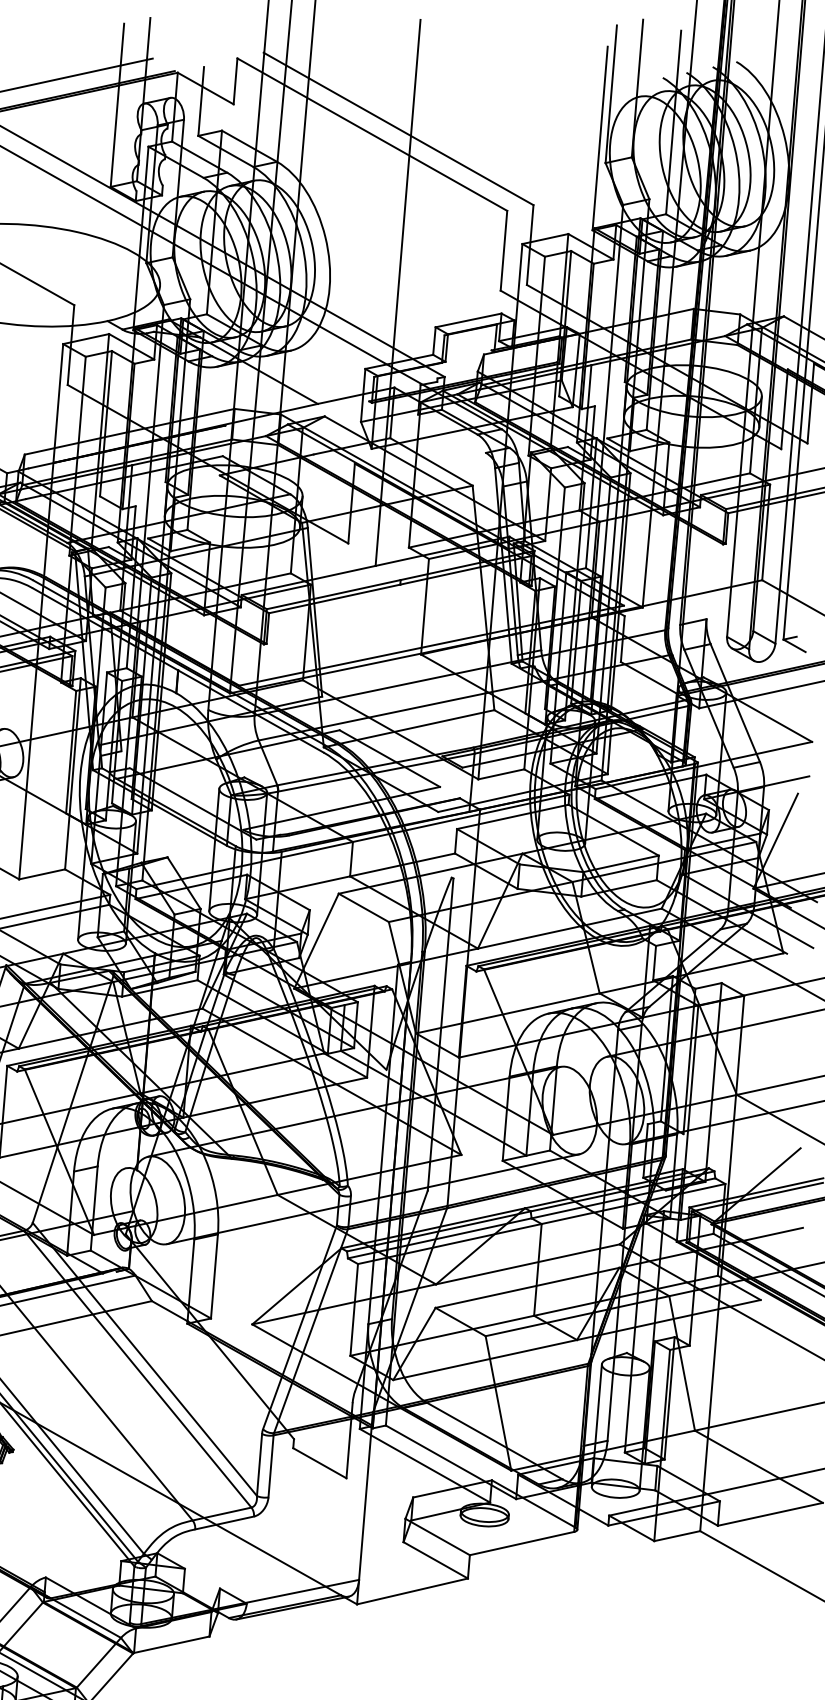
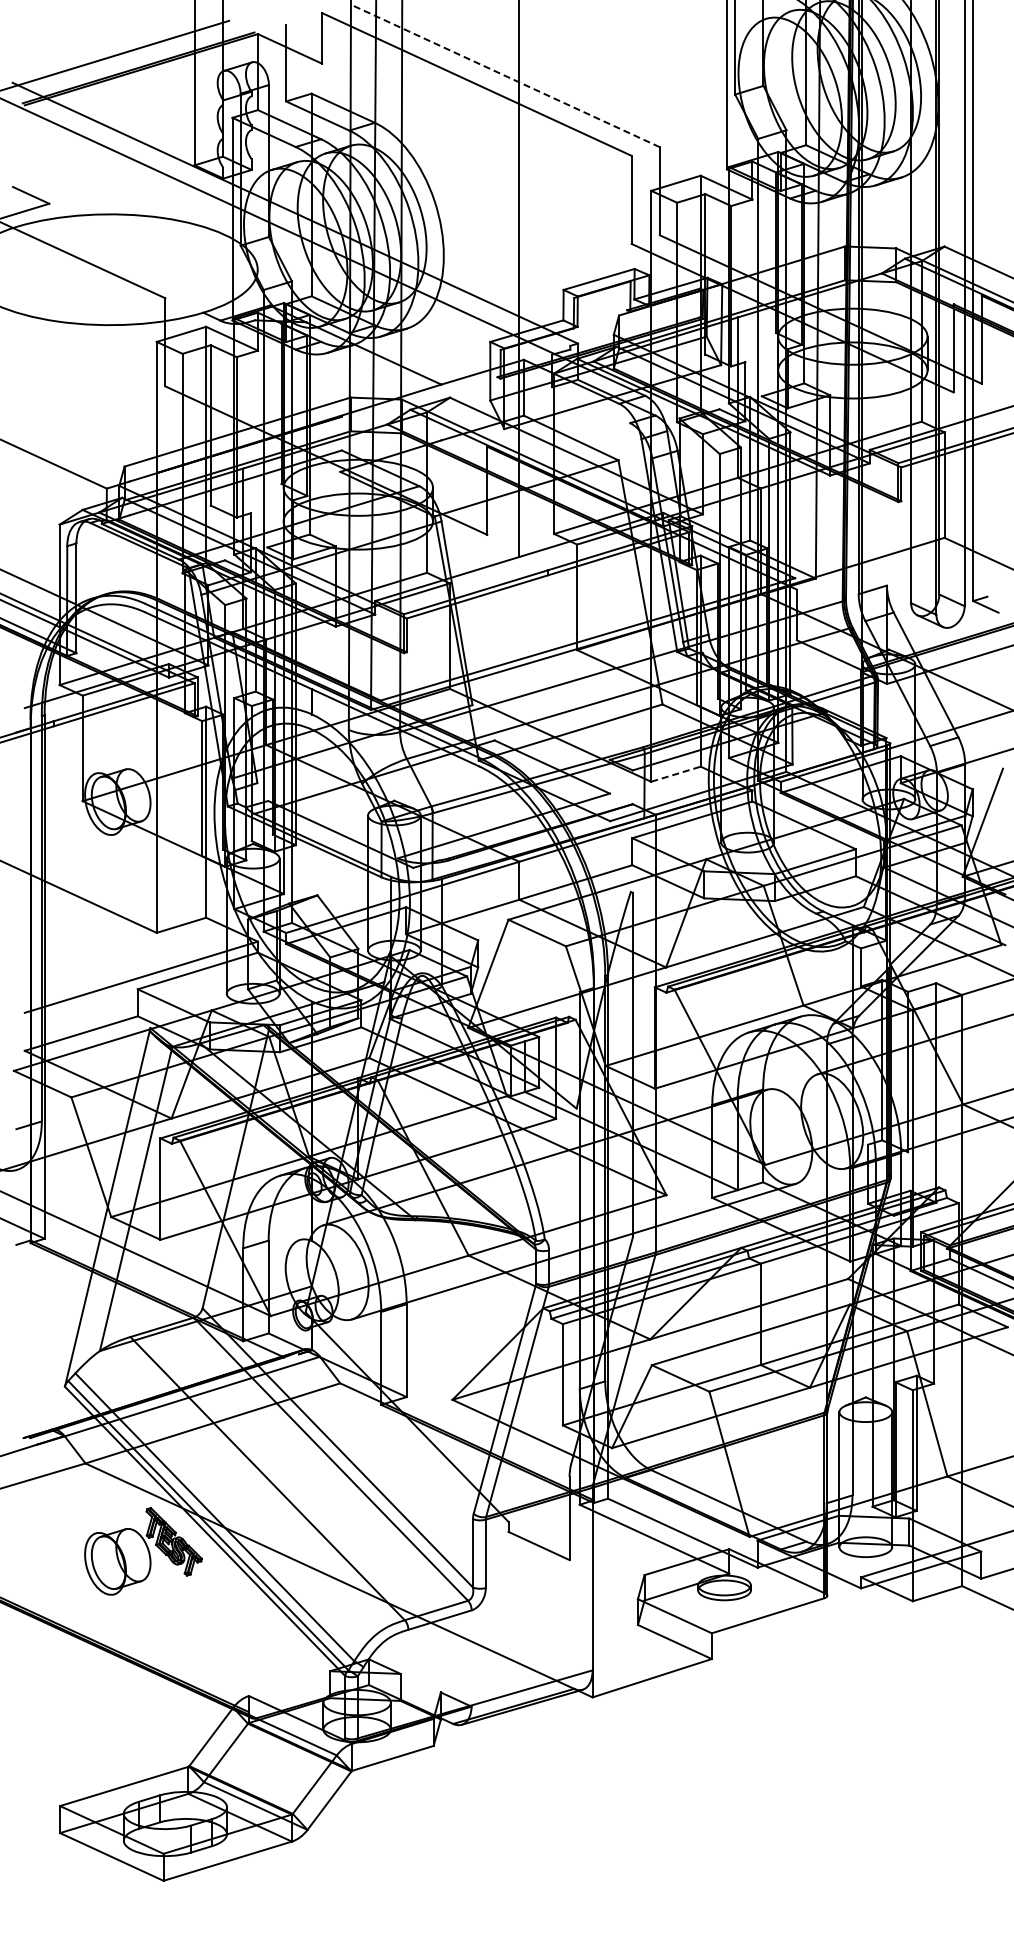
line: (398, 128) -> (504, 75), solid -> dashed
line: (500, 774) -> (675, 774), solid -> dashed

